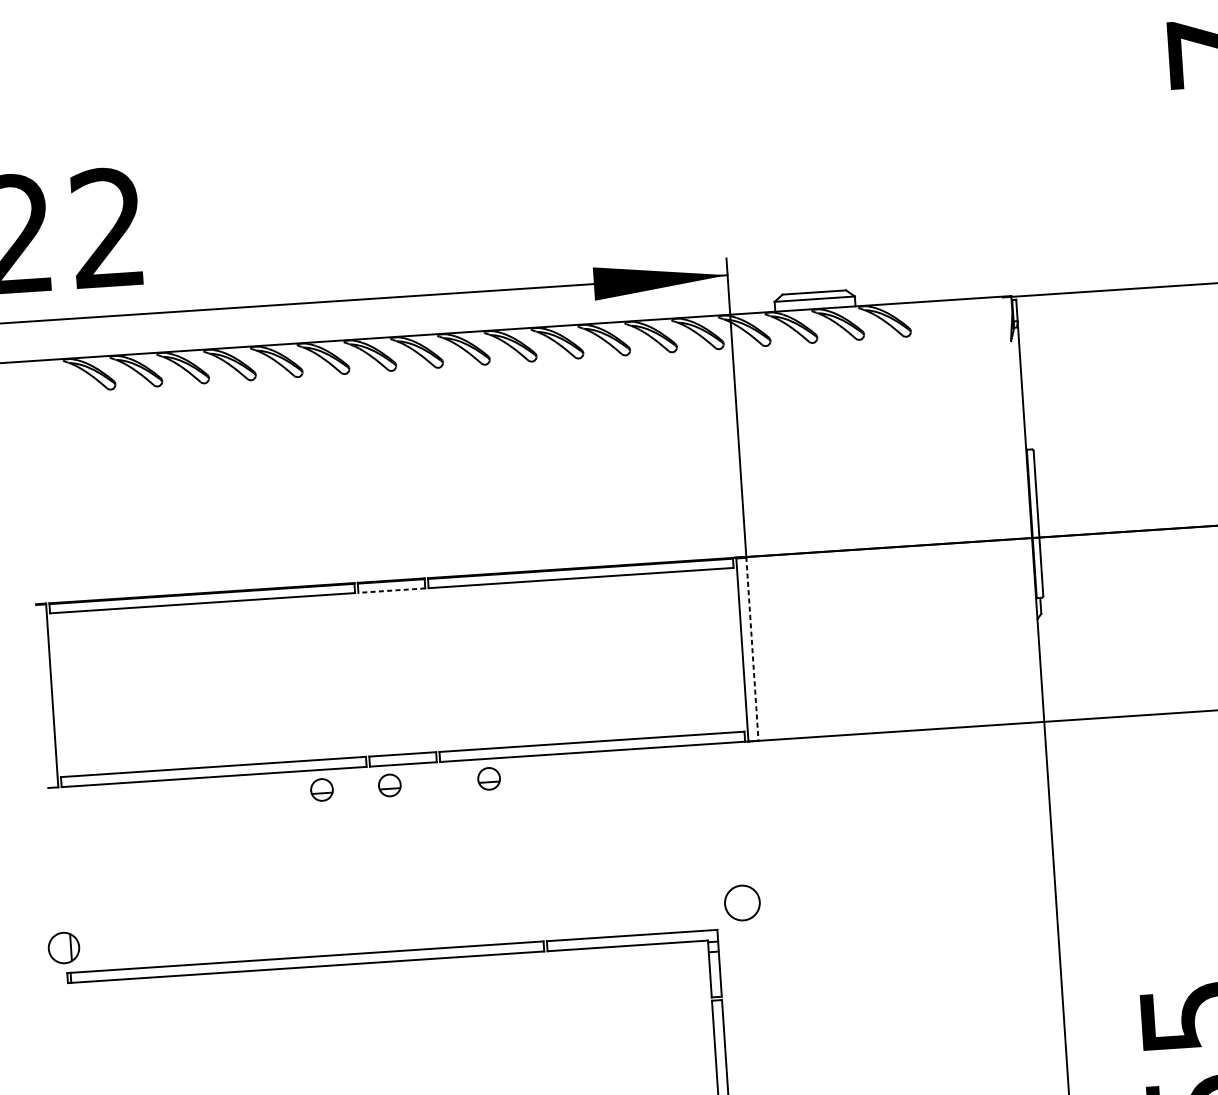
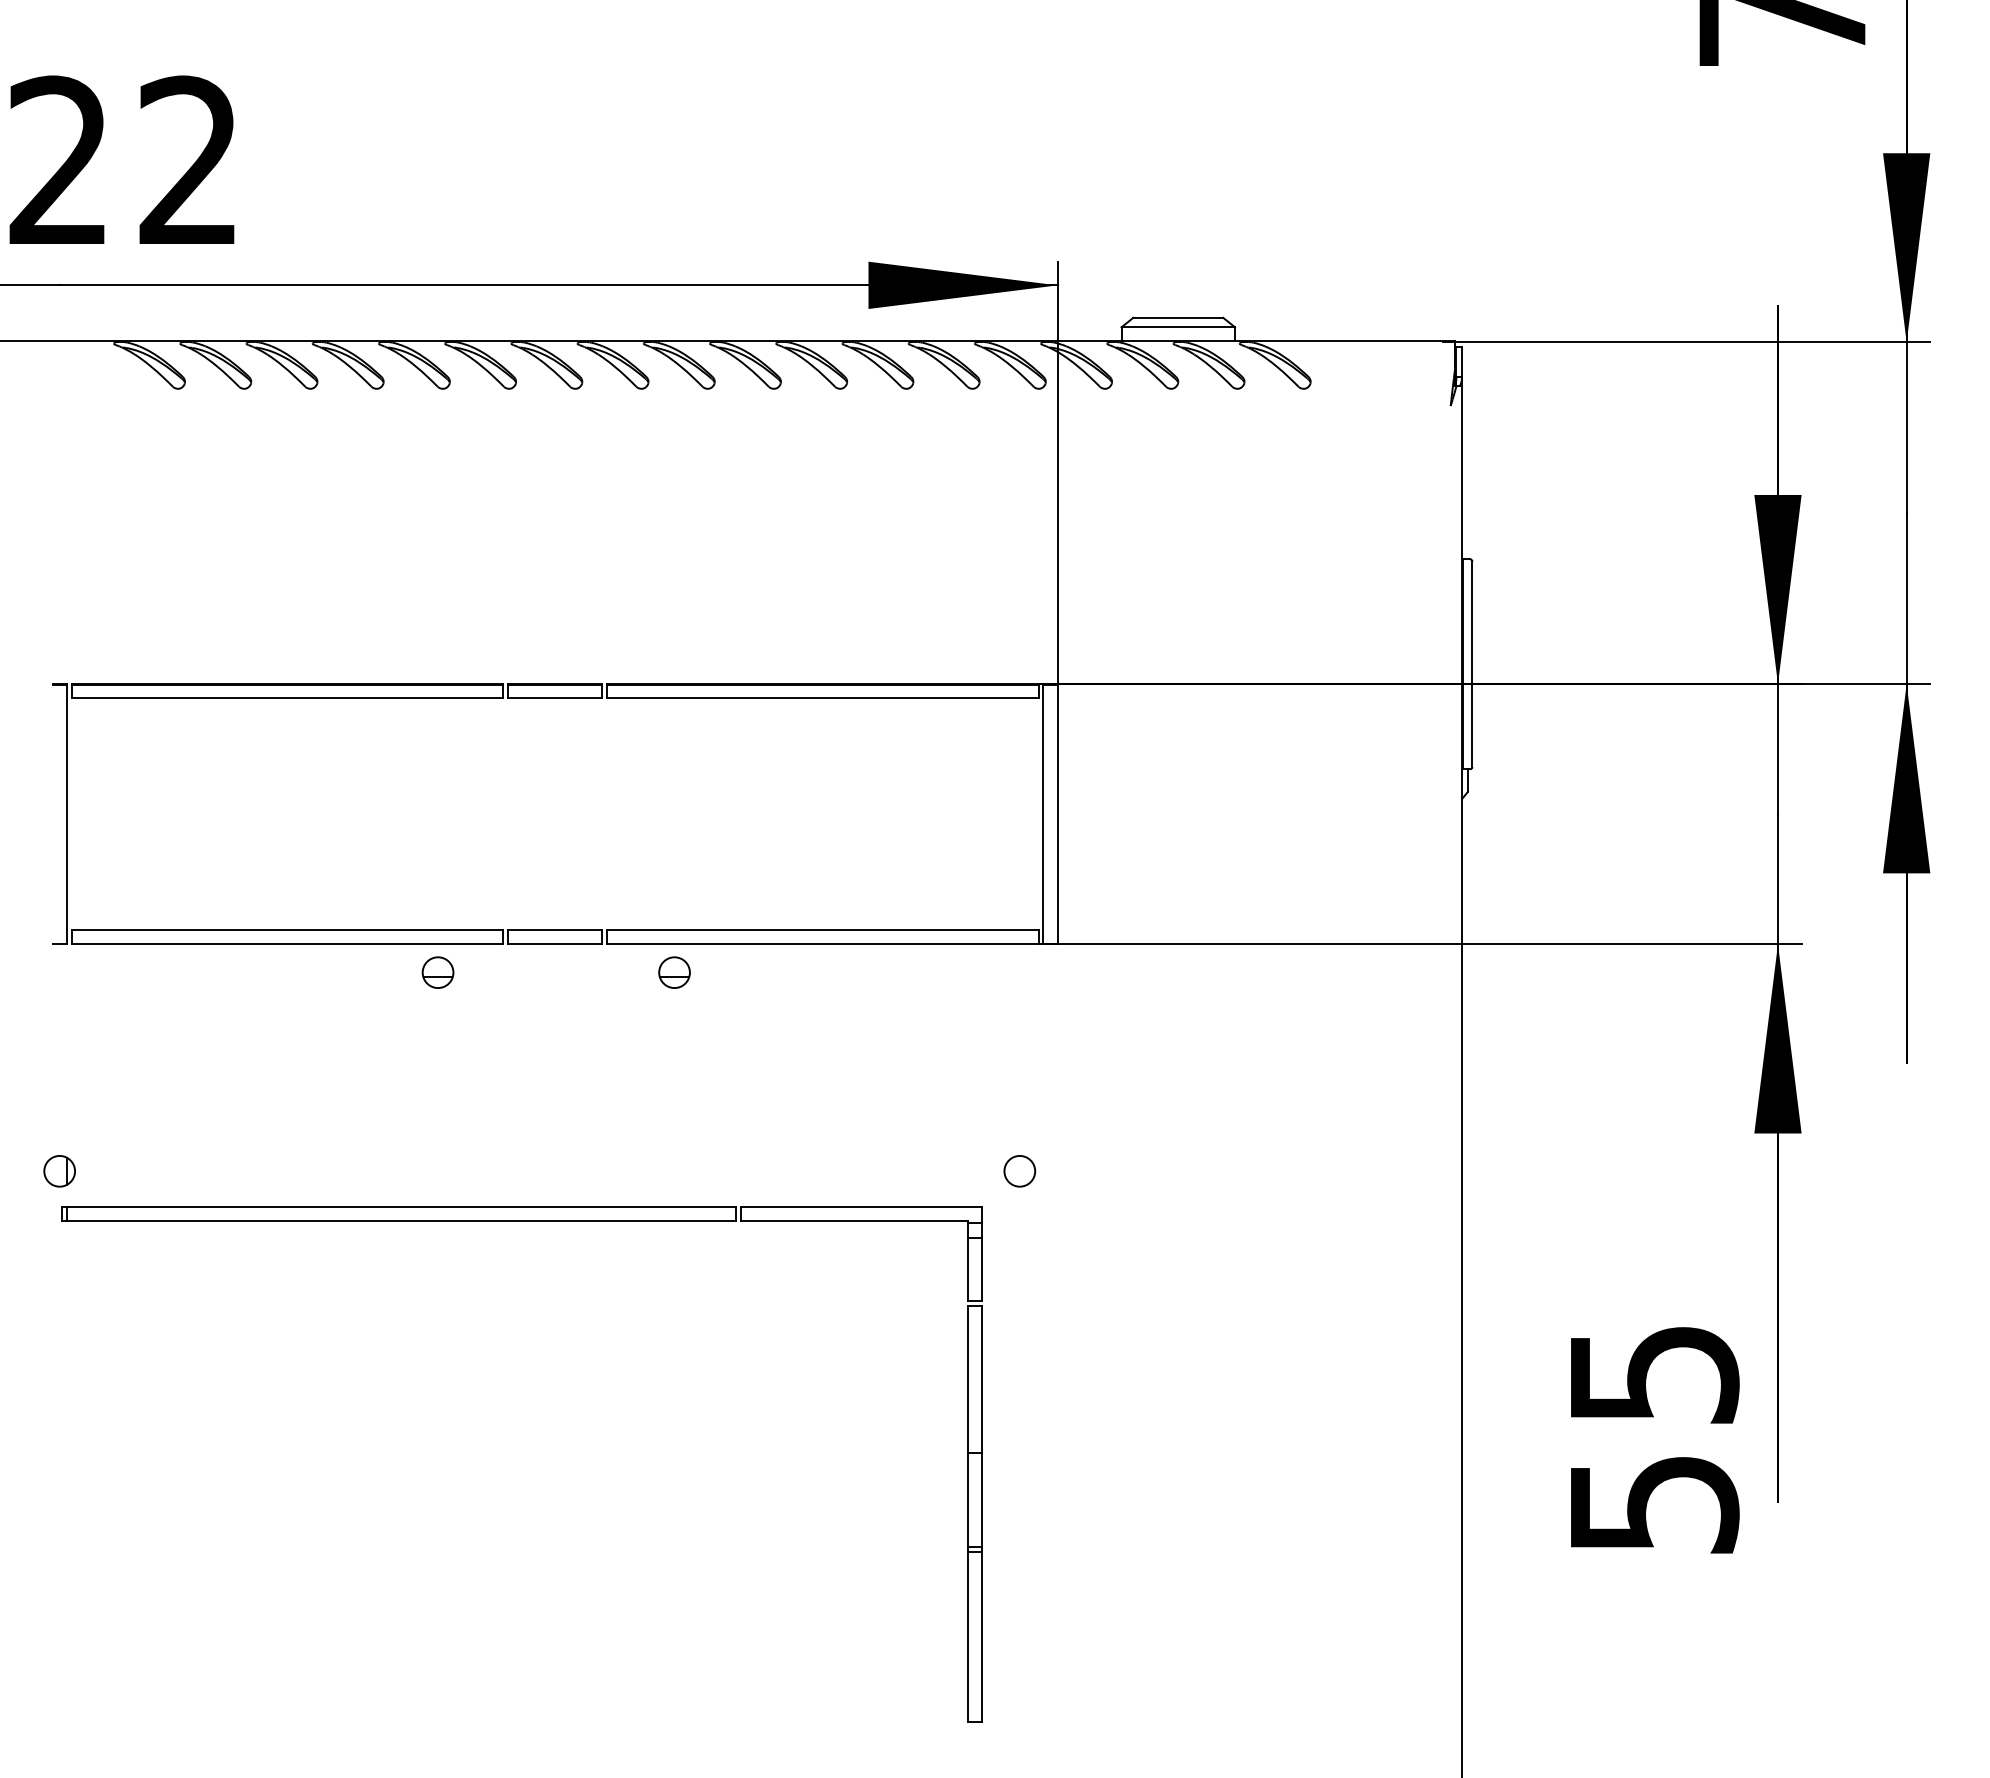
line: (391, 590) -> (554, 698), dashed -> solid
line: (752, 649) -> (1057, 814), dashed -> solid
part: (389, 785) -> (533, 972), removed
circle: (742, 902) -> (1019, 1170), size x0.62
part: (63, 948) -> (59, 1171), size x0.71

